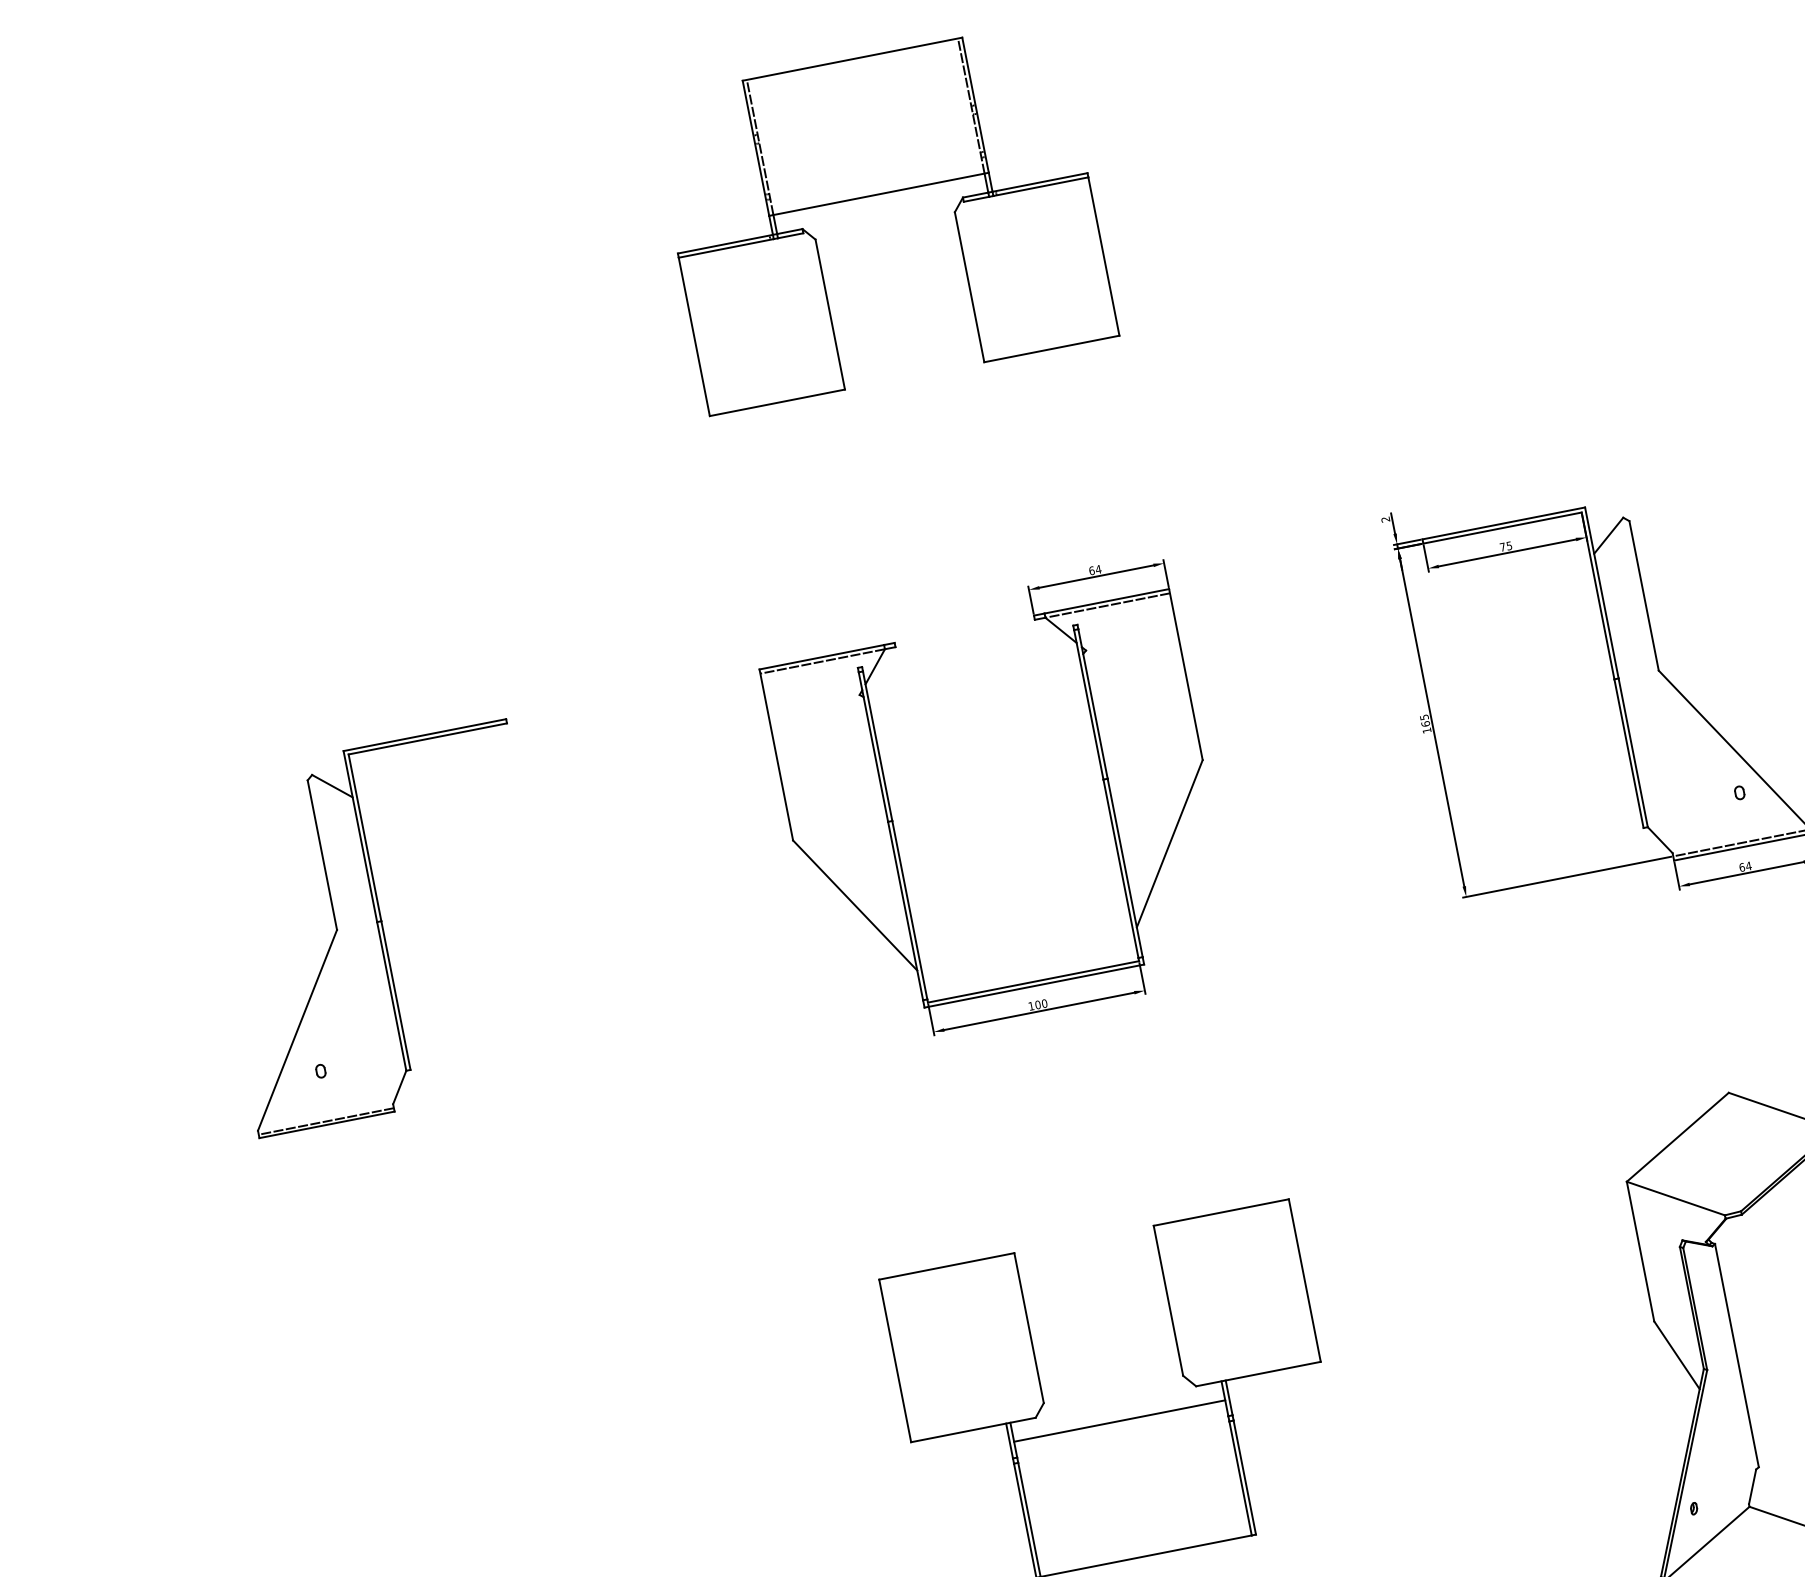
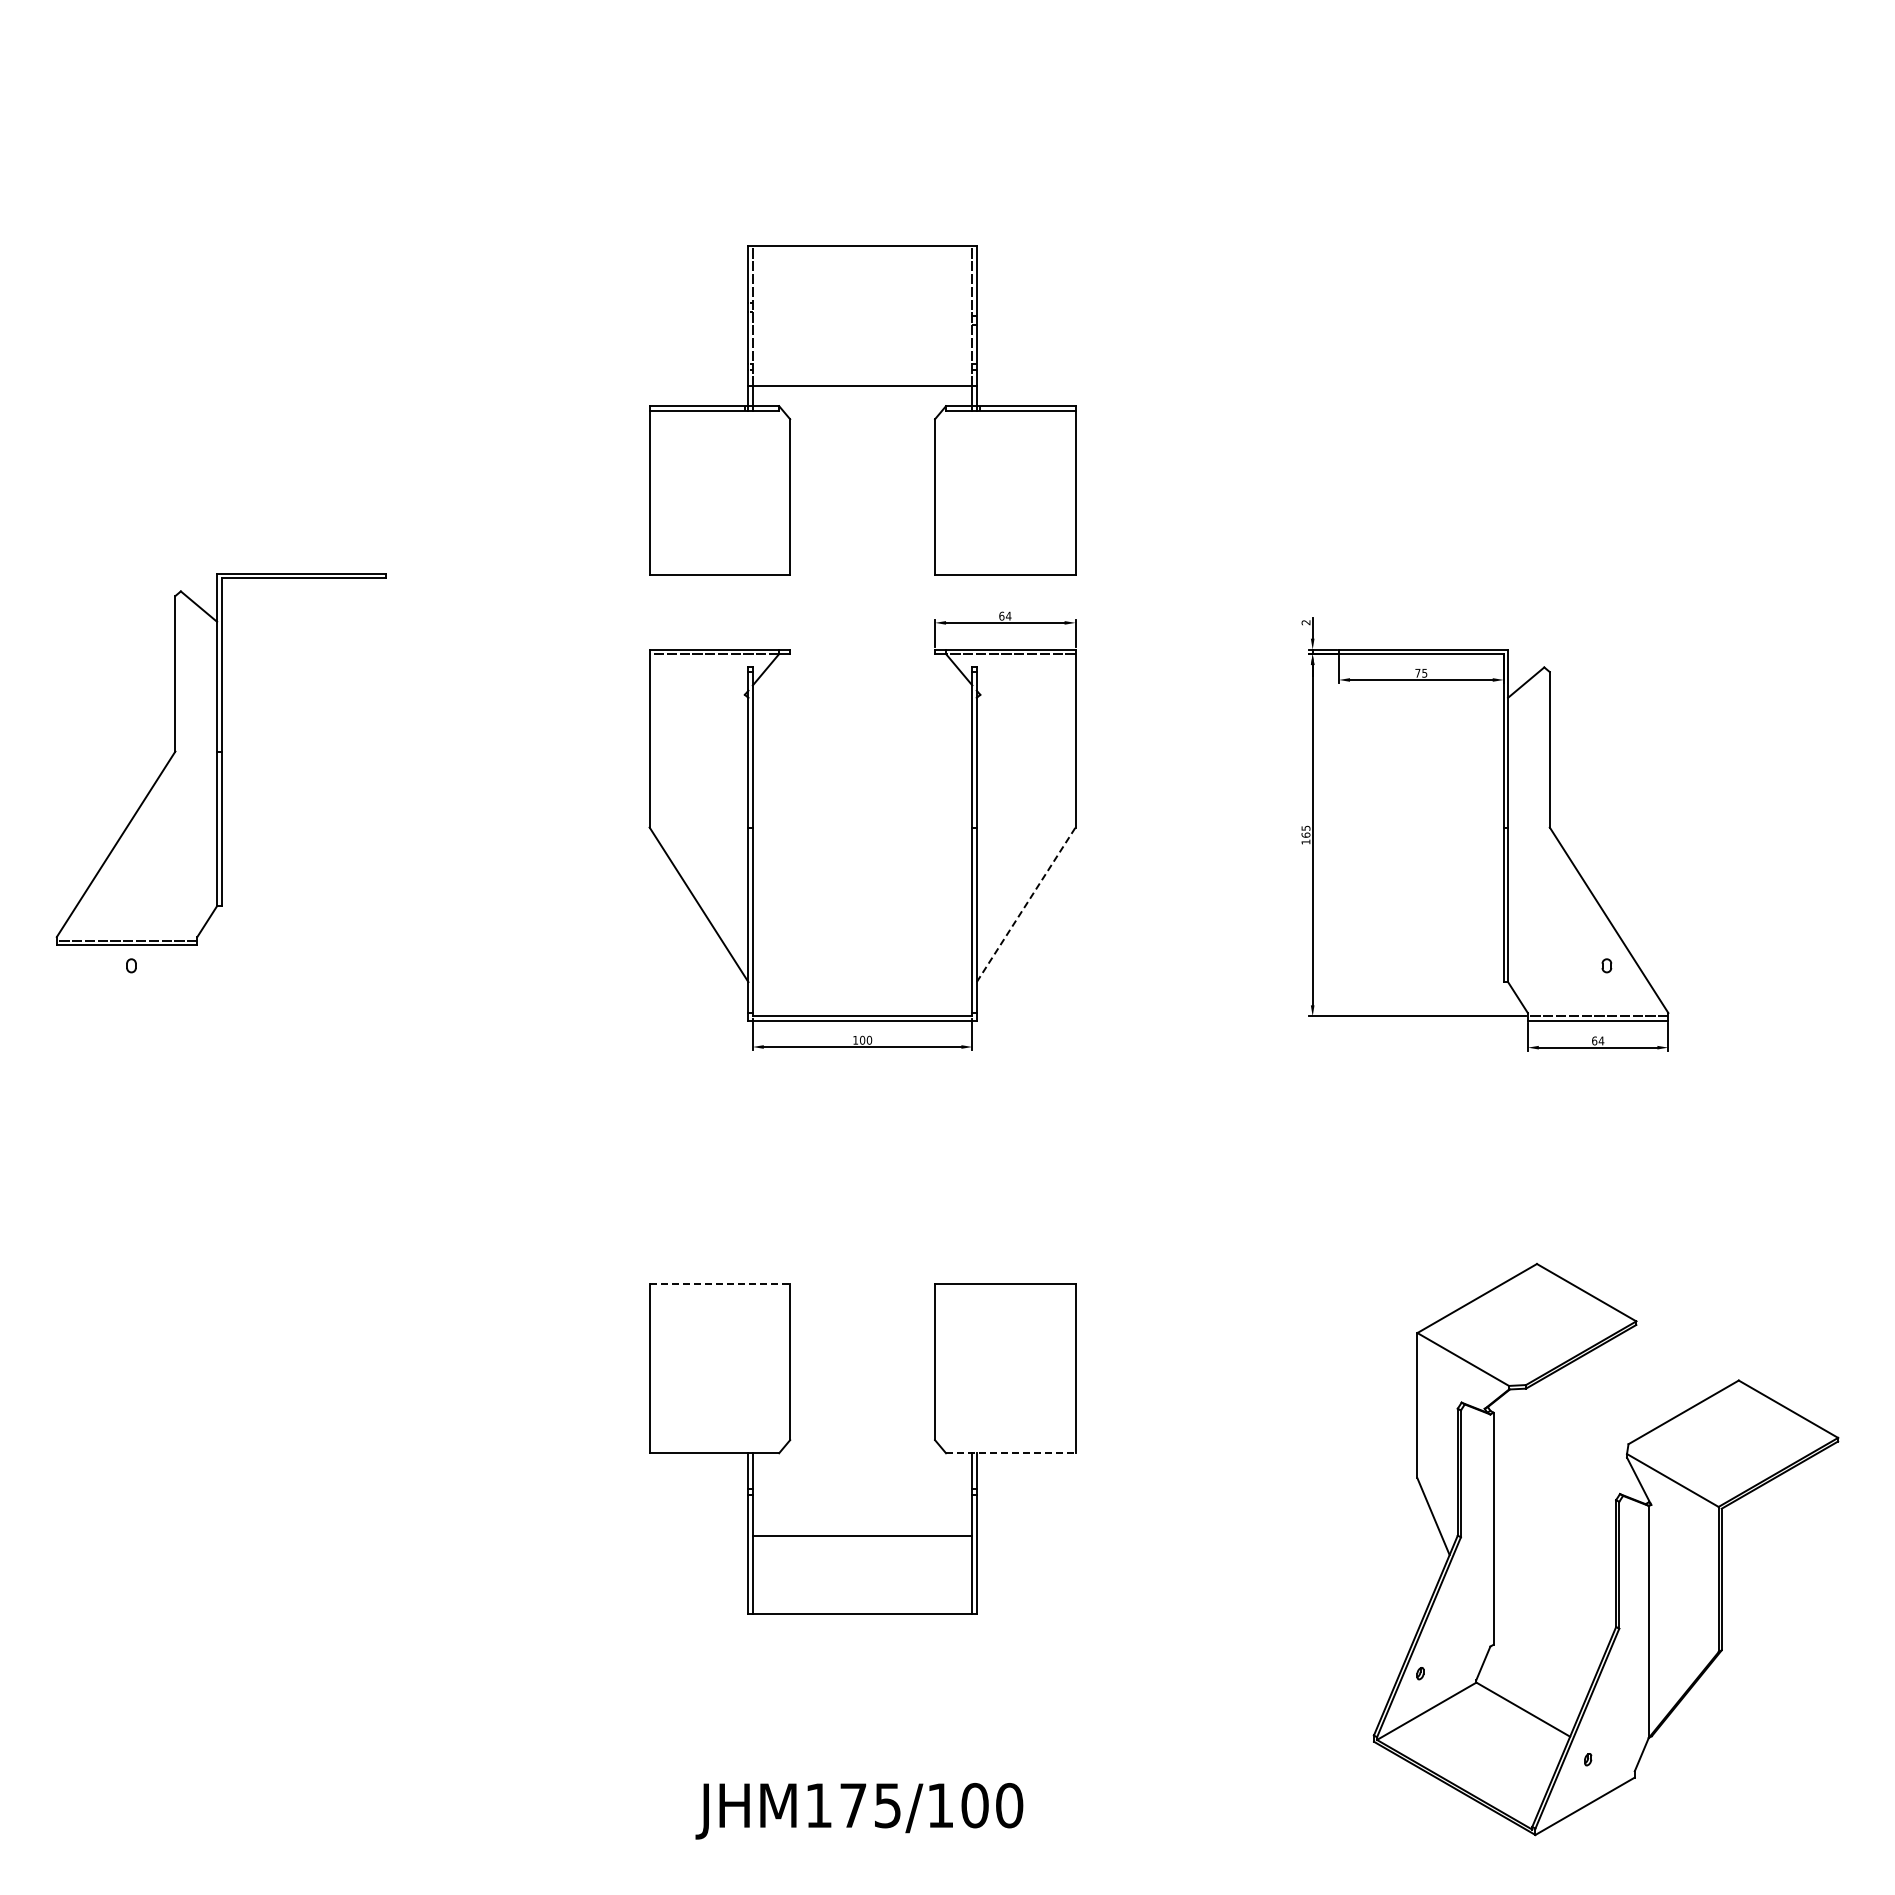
part: (878, 194) -> (862, 386), moved
line: (1170, 843) -> (1026, 904), solid -> dashed
part: (381, 929) -> (220, 759), moved
line: (947, 1266) -> (720, 1284), solid -> dashed
line: (1258, 1374) -> (1010, 1453), solid -> dashed
line: (1119, 1421) -> (862, 1536), moved

